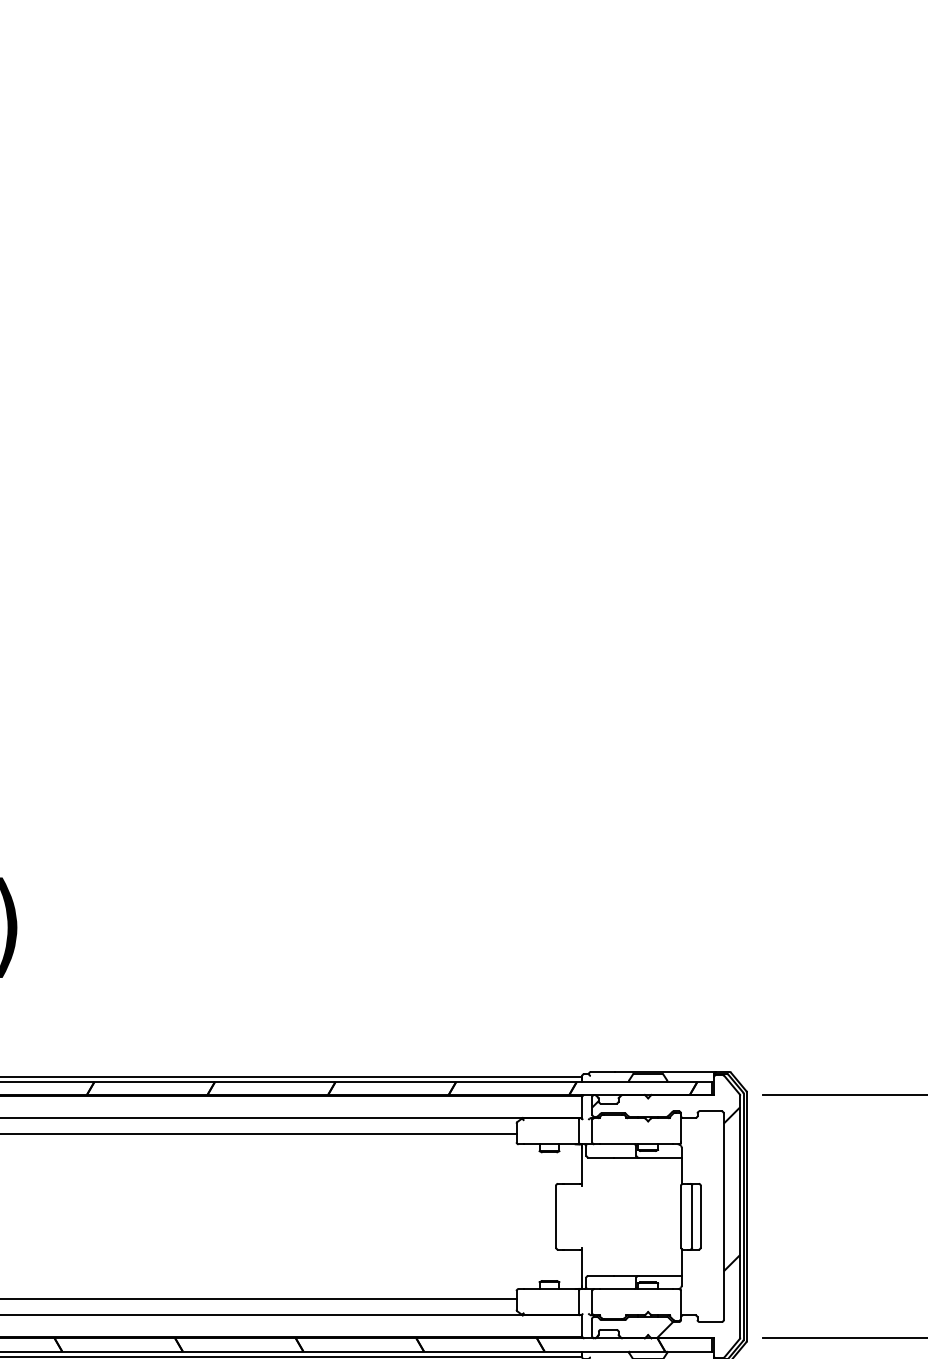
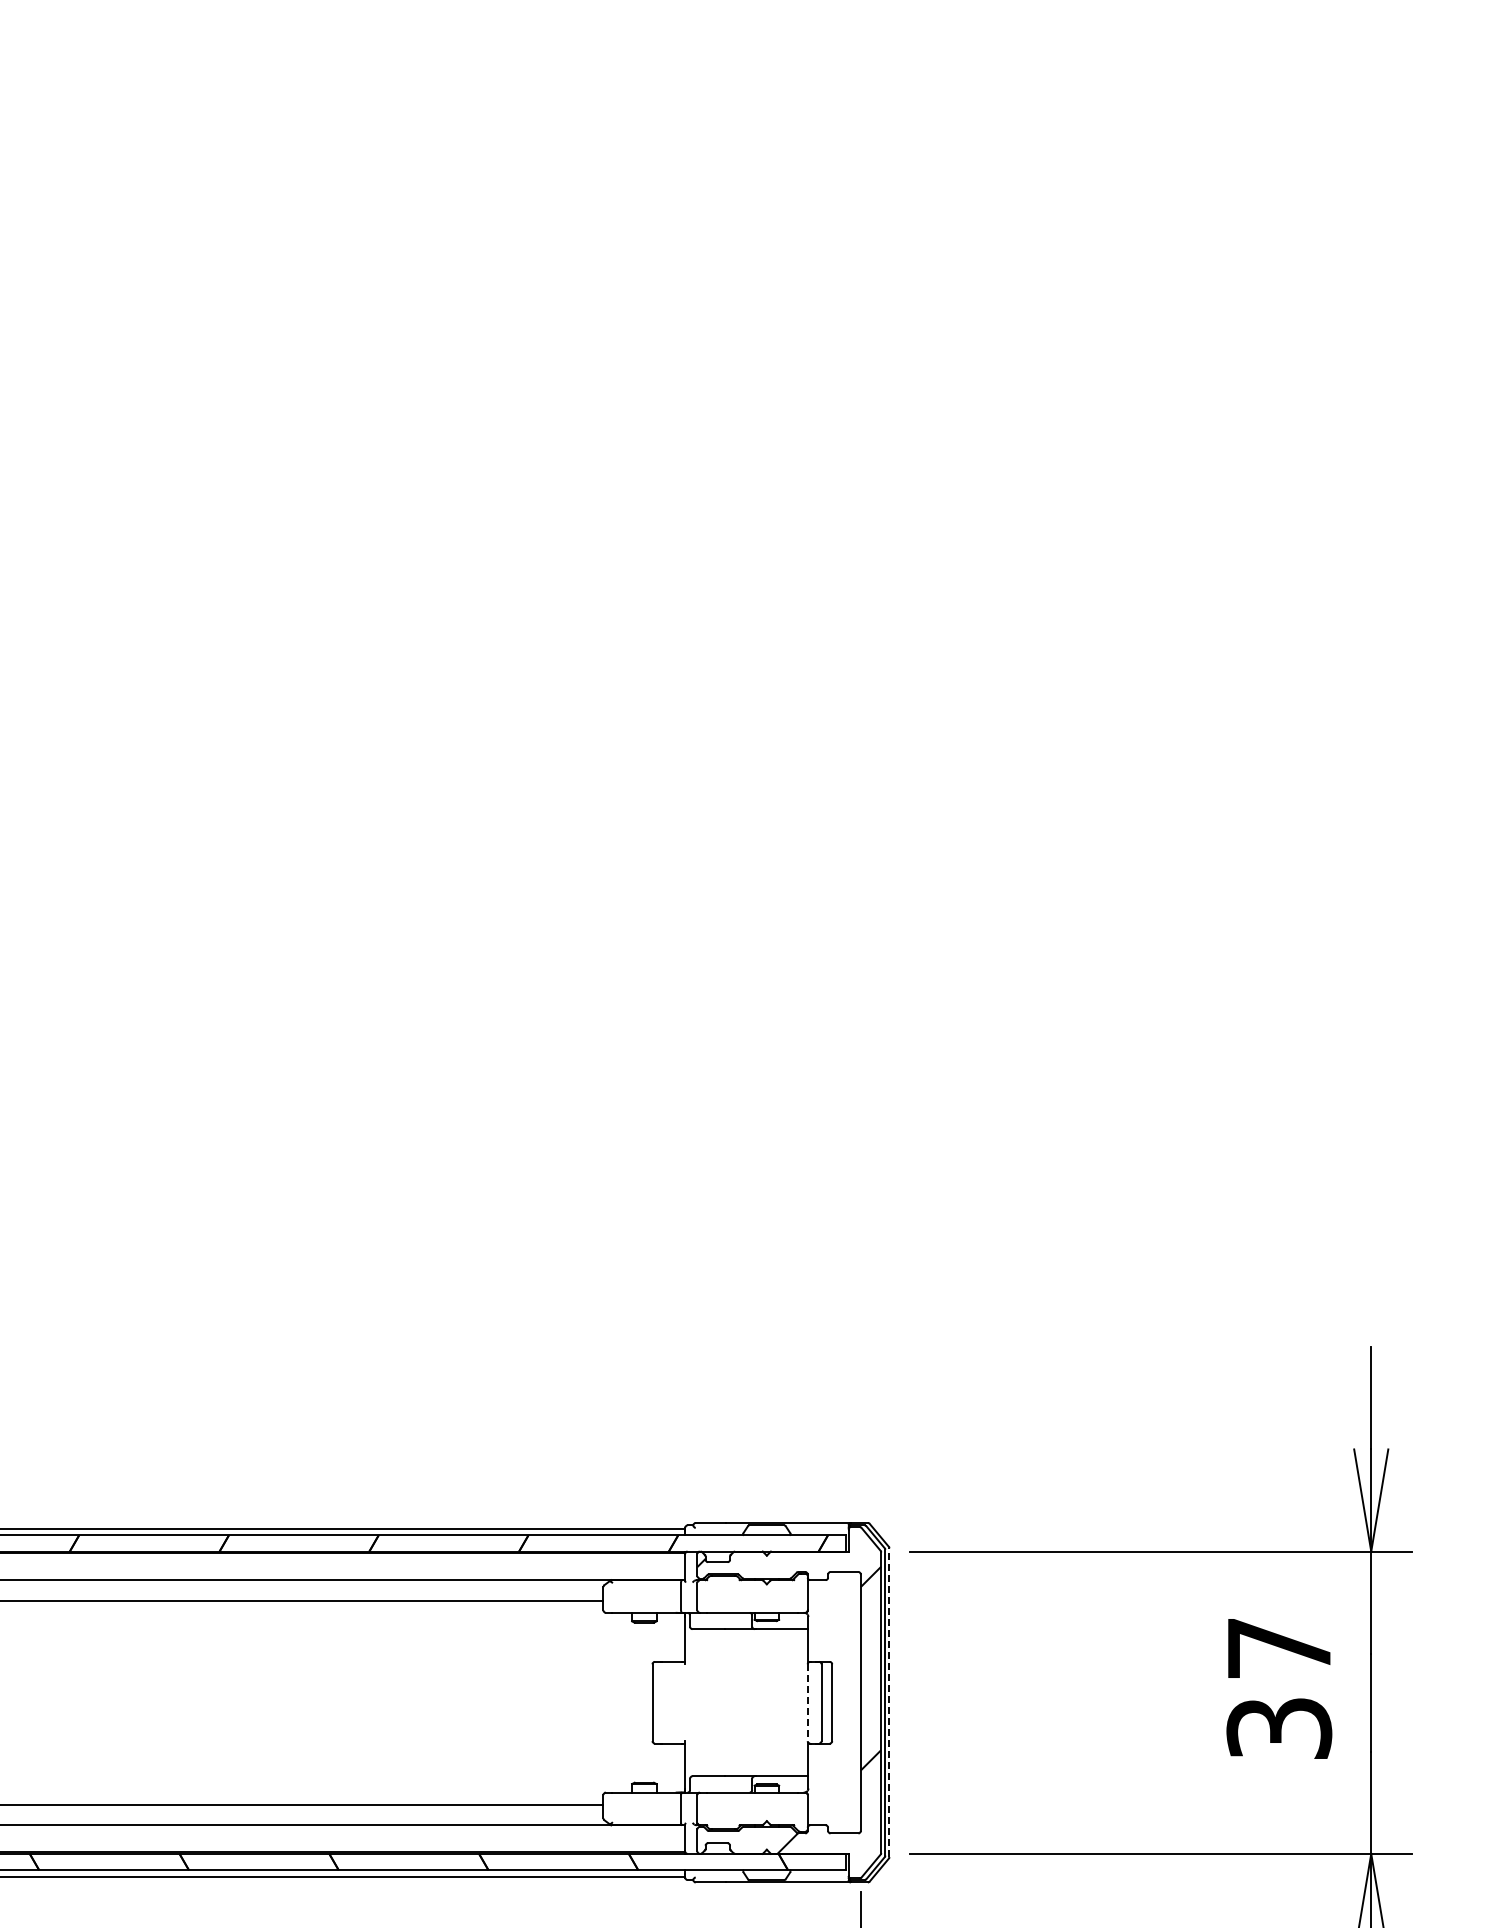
line: (746, 1216) -> (889, 1702), solid -> dashed
line: (680, 1217) -> (807, 1703), solid -> dashed

